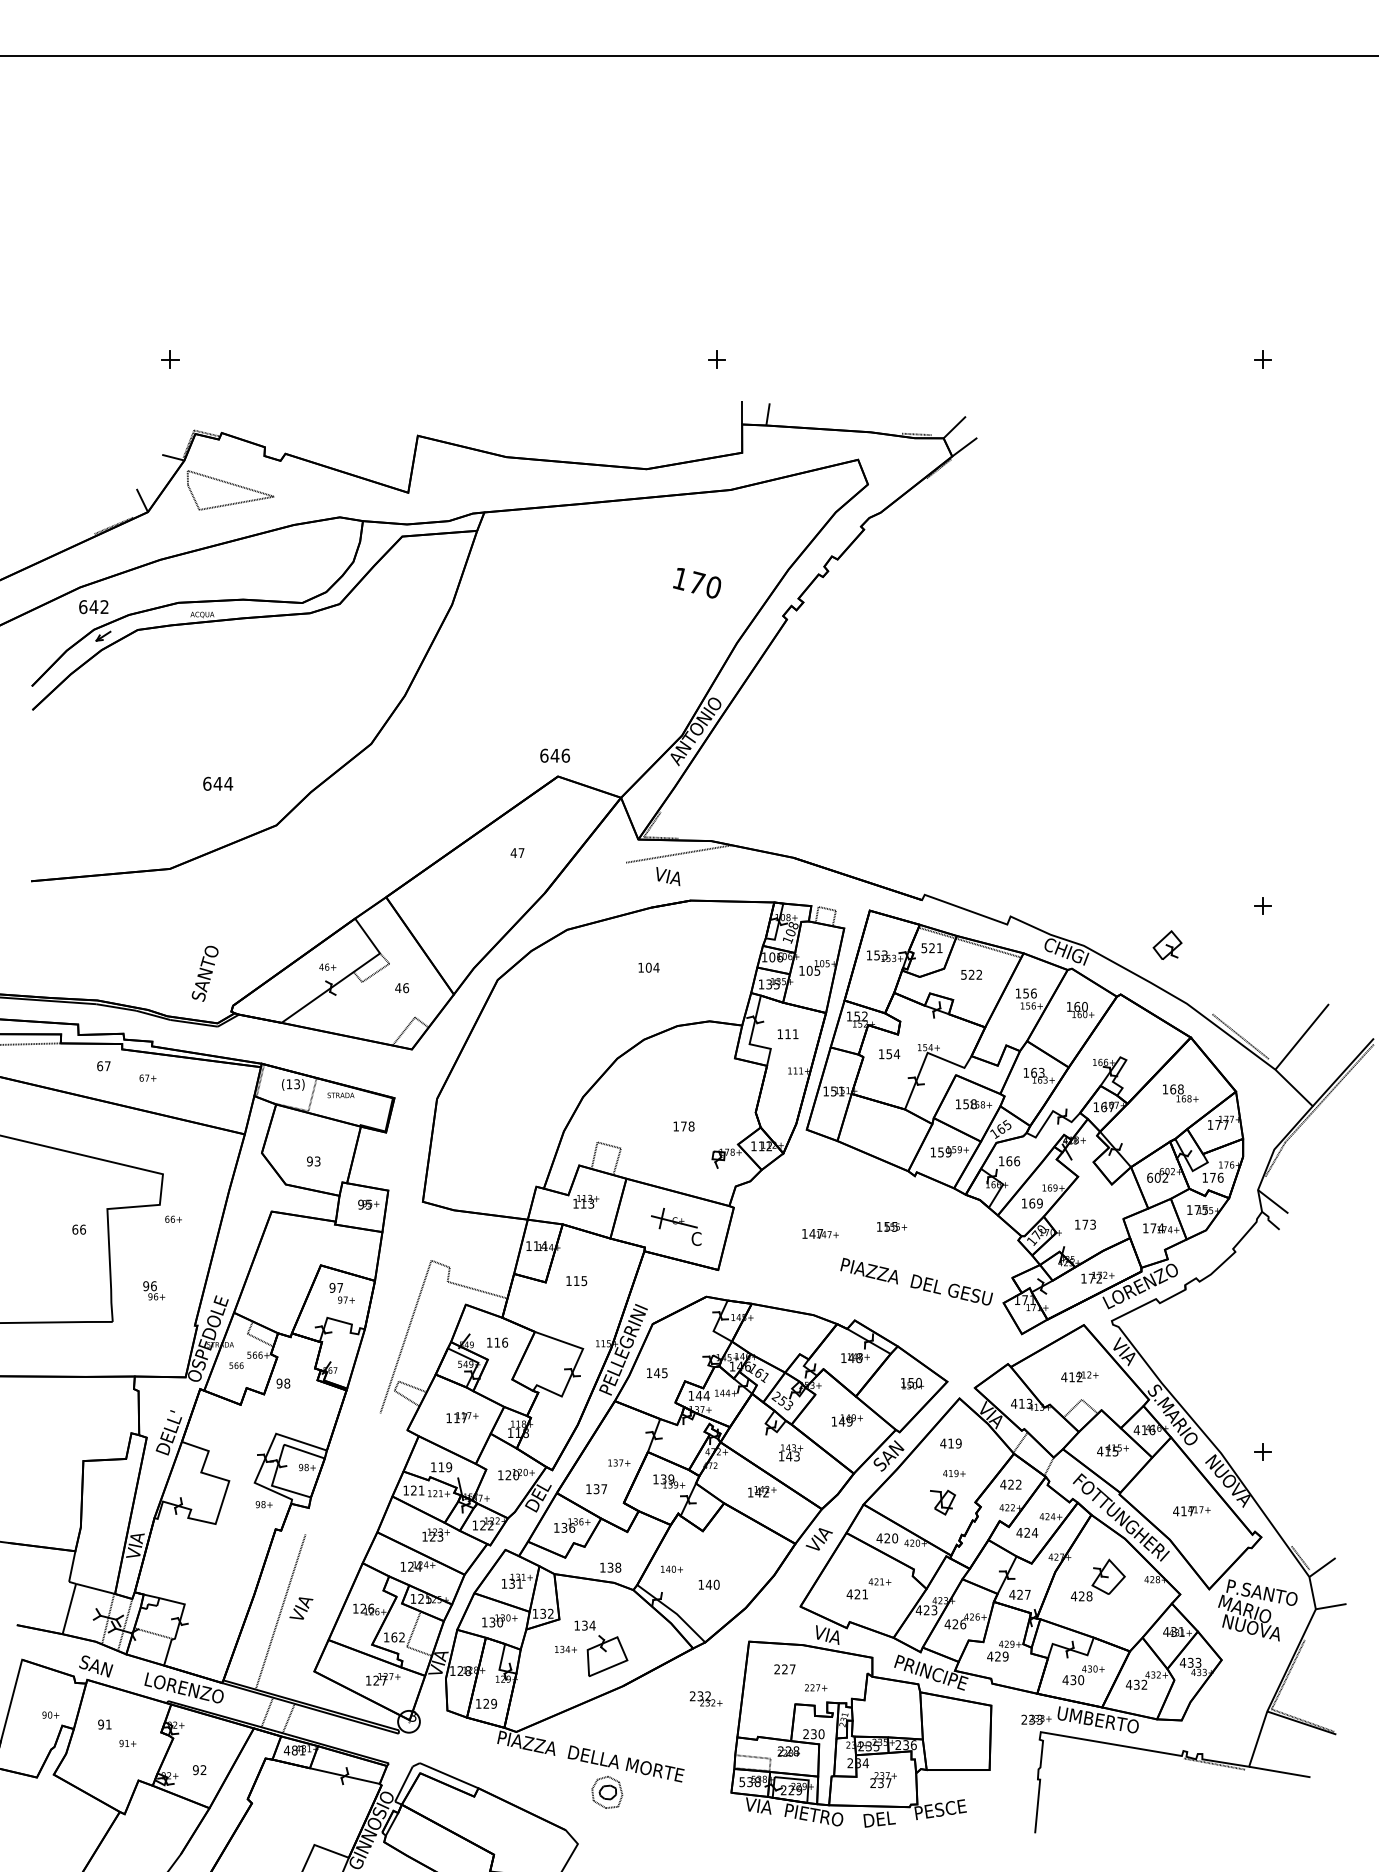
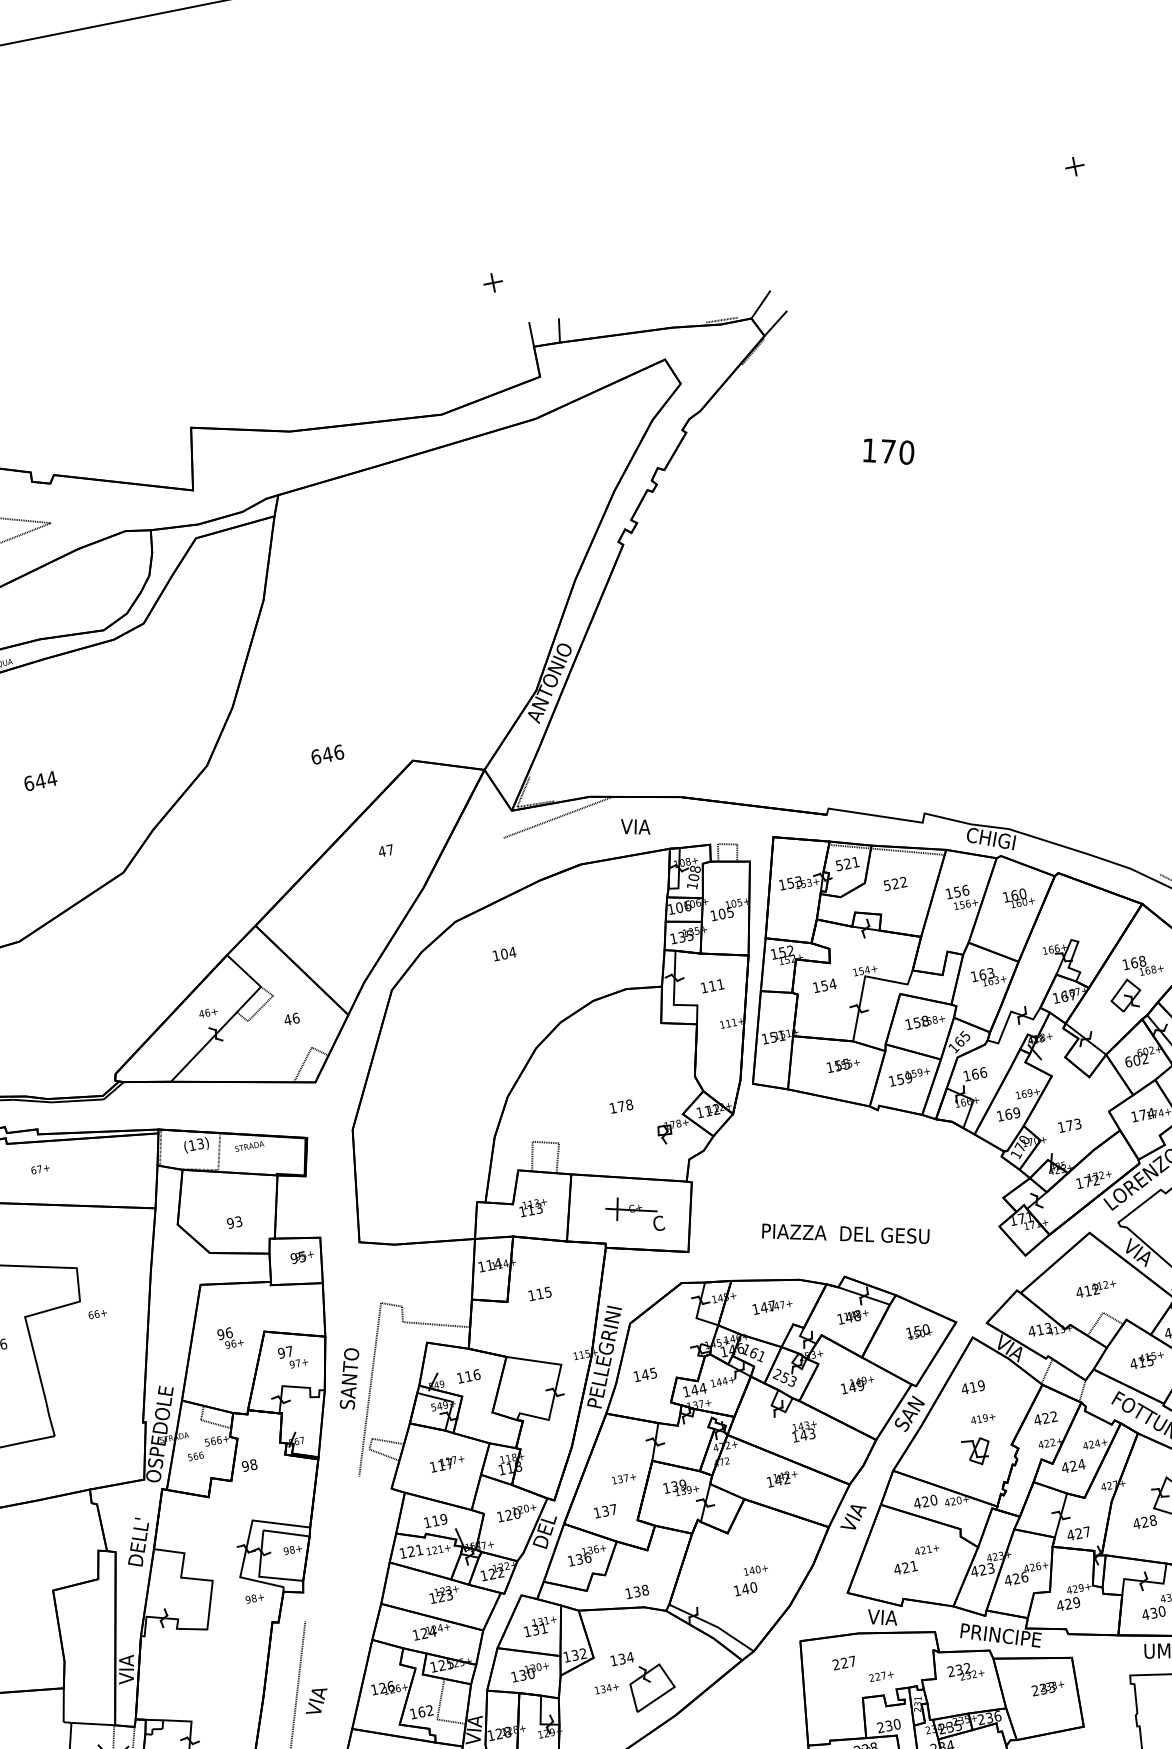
text: (697, 583) -> (888, 451), moved
text: (555, 755) -> (327, 754), moved
text: (218, 783) -> (40, 780), moved
text: (668, 876) -> (635, 826), moved
part: (1167, 944) -> (1125, 994), moved
text: (648, 967) -> (504, 953), moved
text: (204, 973) -> (348, 1379), moved
text: (892, 1226) -> (843, 1064), moved
text: (820, 1233) -> (772, 1305), moved
text: (916, 1281) -> (845, 1233), moved
text: (154, 1290) -> (230, 1337), moved
text: (671, 1568) -> (755, 1569), moved
text: (705, 1698) -> (965, 1671), moved
text: (1036, 1719) -> (1048, 1687), moved

